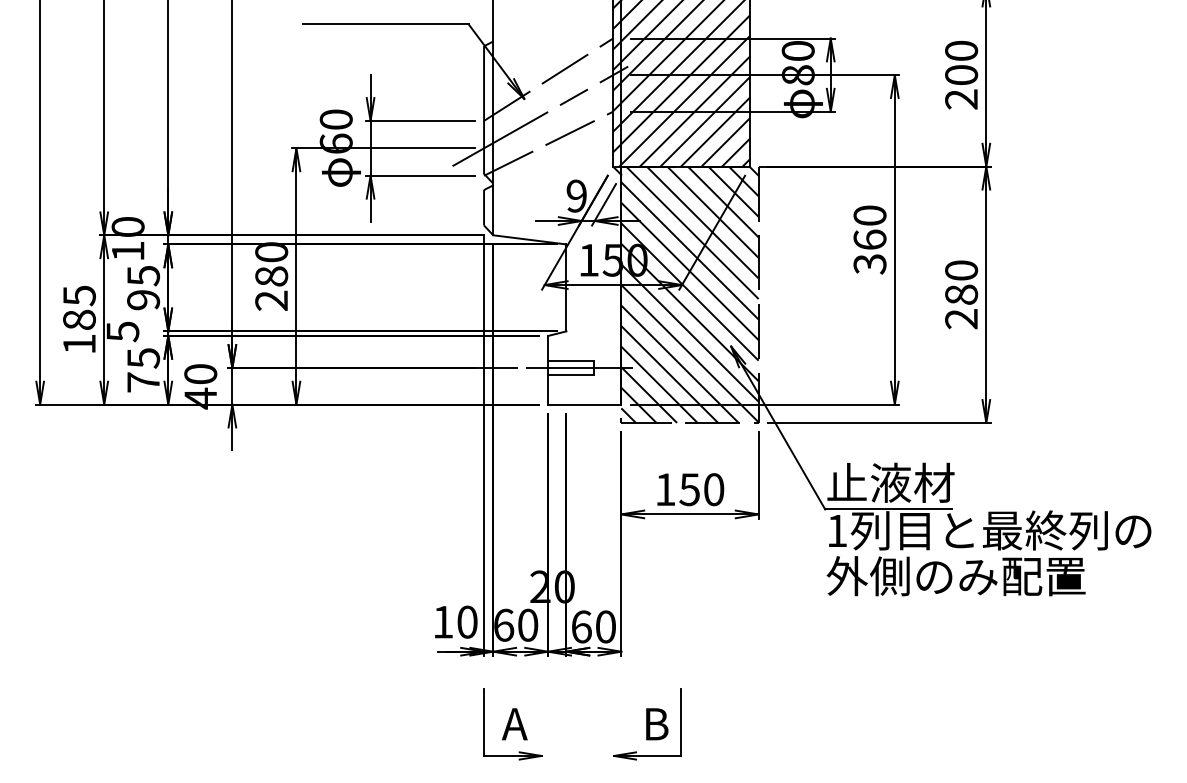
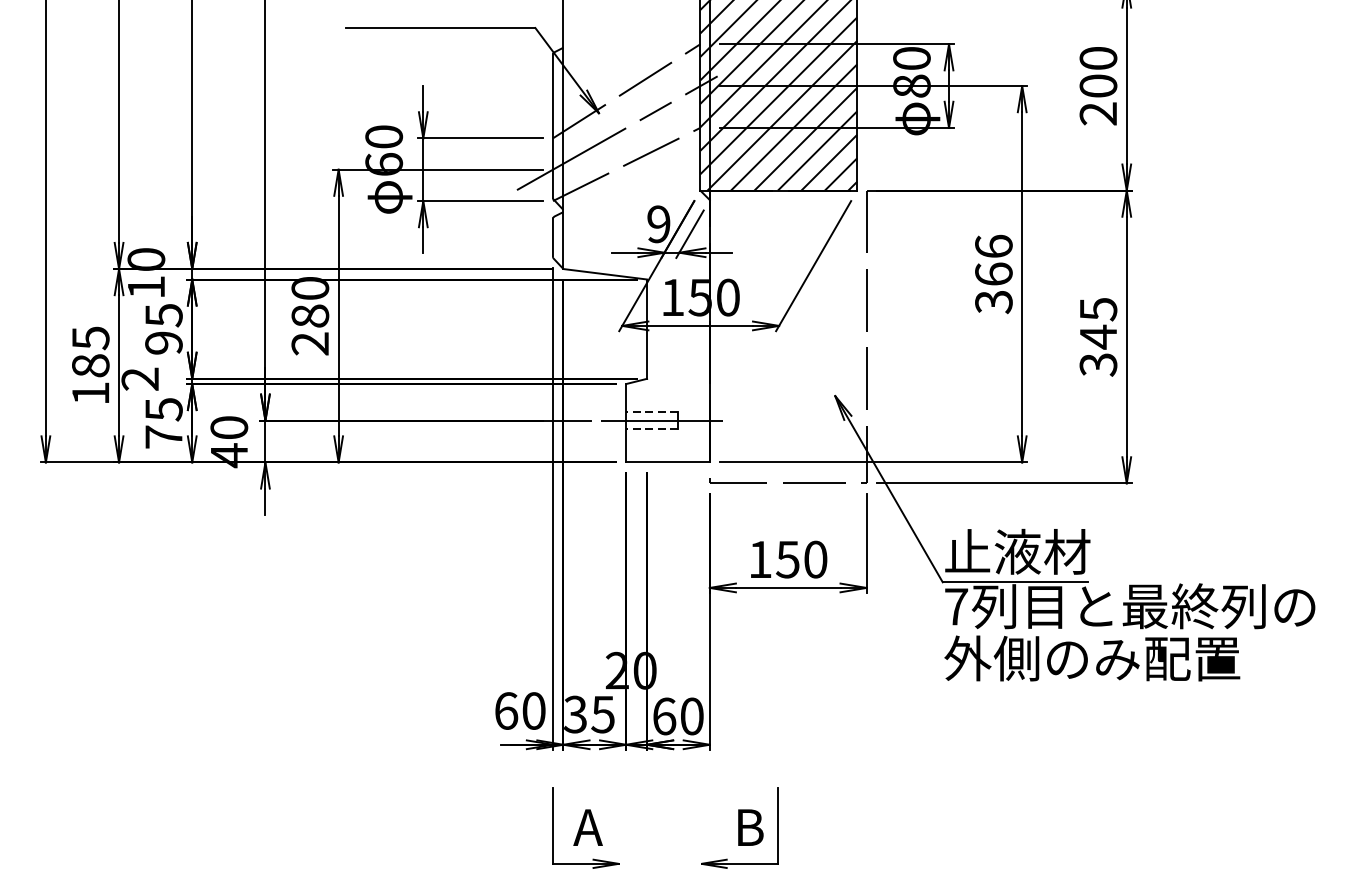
text: (869, 215) -> (993, 246), 360 -> 366
hatch: (689, 294) -> (787, 336), removed
text: (961, 294) -> (1098, 336), 280 -> 345
text: (122, 331) -> (139, 378), 5 -> 2
line: (571, 360) -> (652, 412), solid -> dashed
line: (571, 375) -> (652, 429), solid -> dashed
text: (837, 530) -> (956, 606), 1 -> 7
text: (443, 621) -> (506, 710), 10 -> 60
text: (516, 624) -> (590, 713), 60 -> 35

